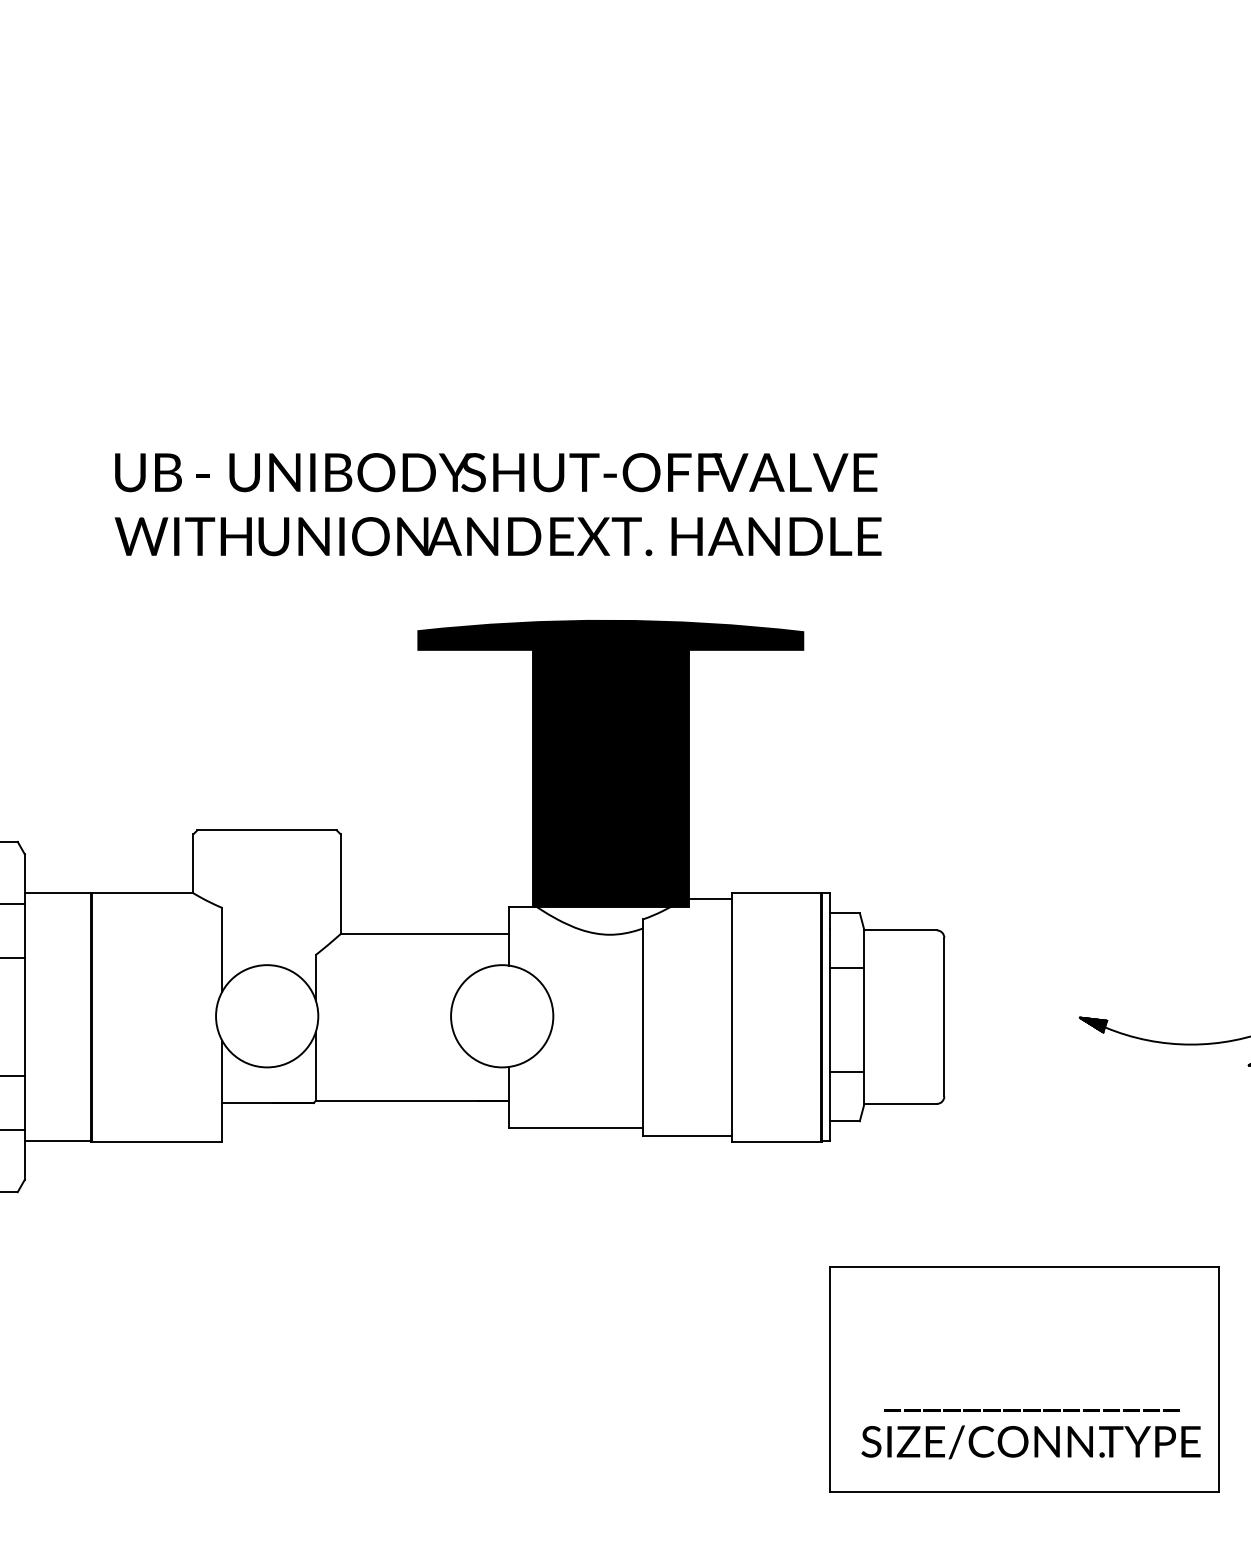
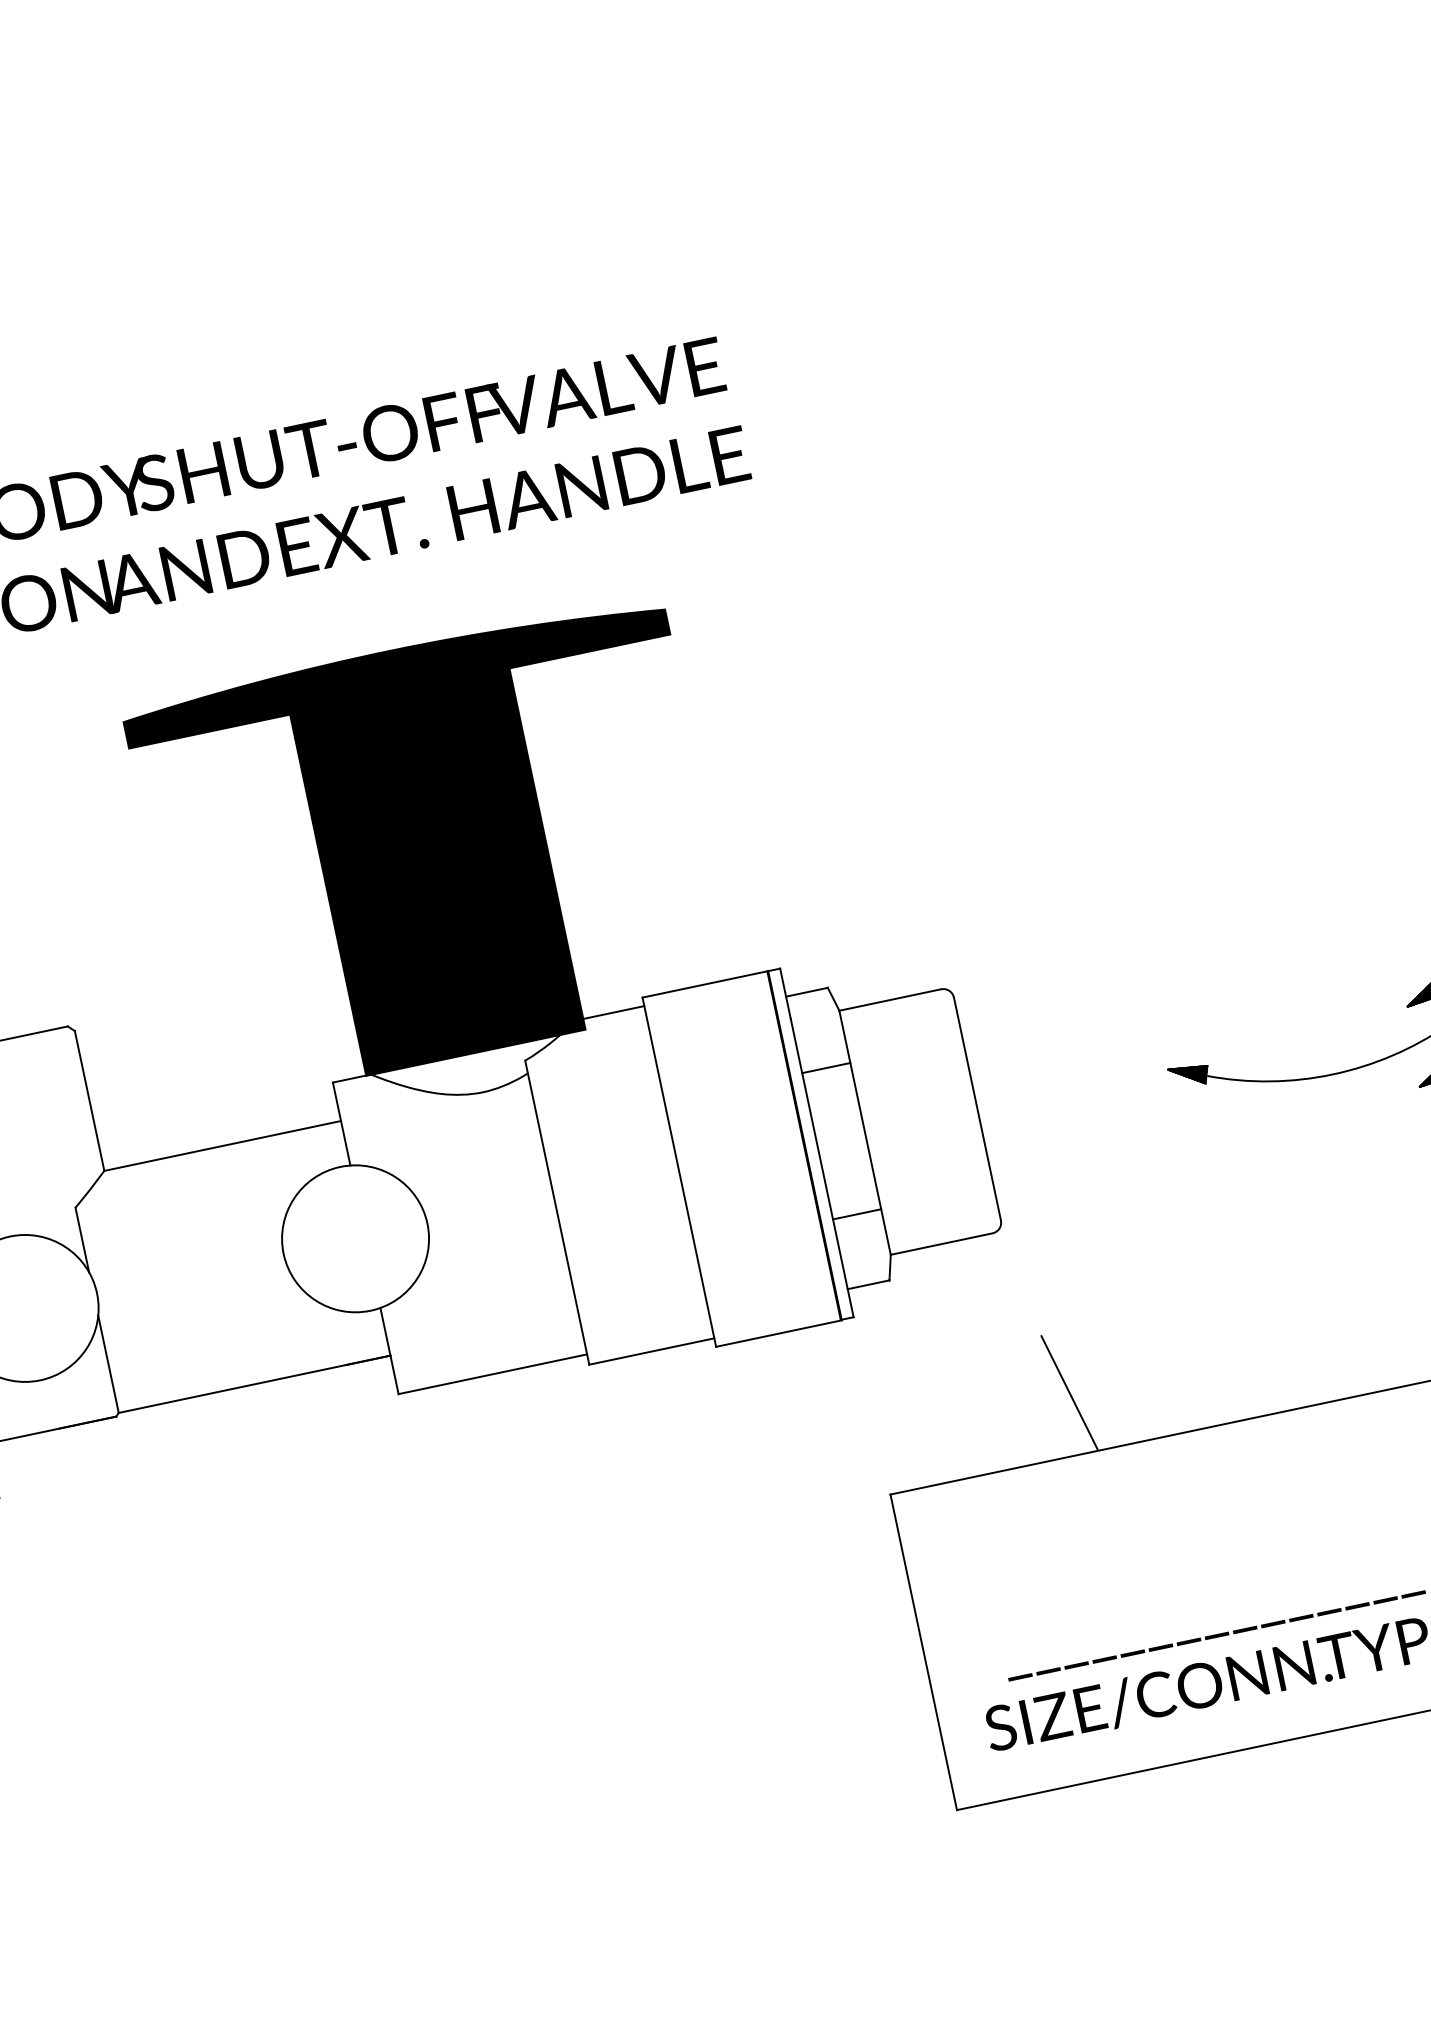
line: (966, 1223) -> (1069, 1392), added

